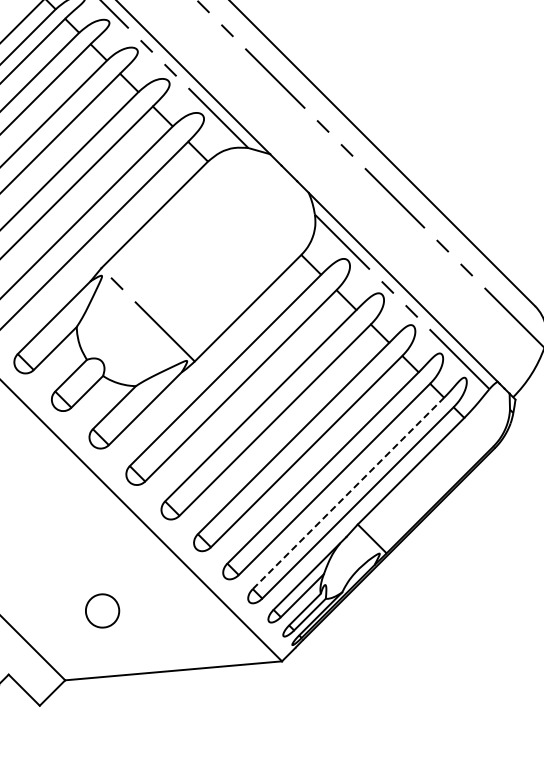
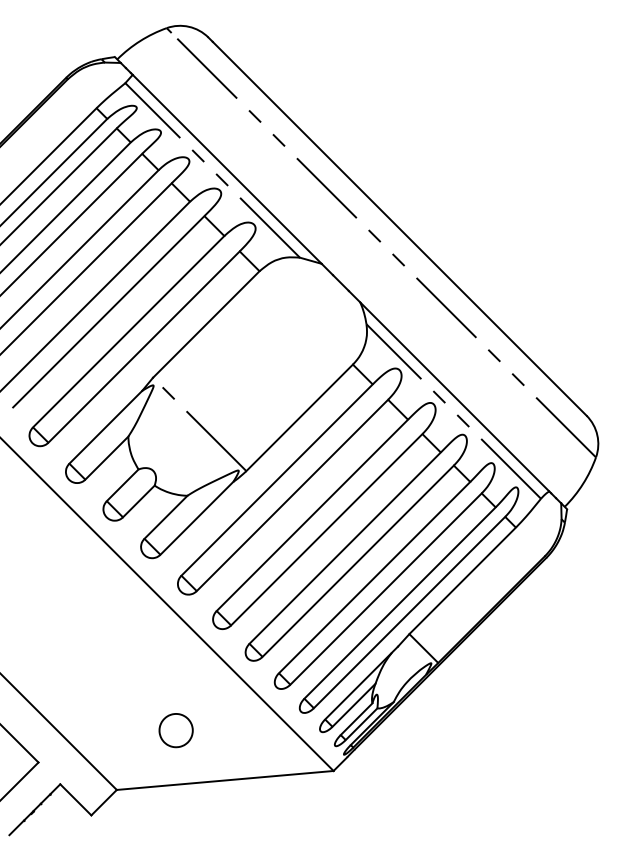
line: (348, 492) -> (400, 602), dashed -> solid
part: (101, 610) -> (175, 730), moved

